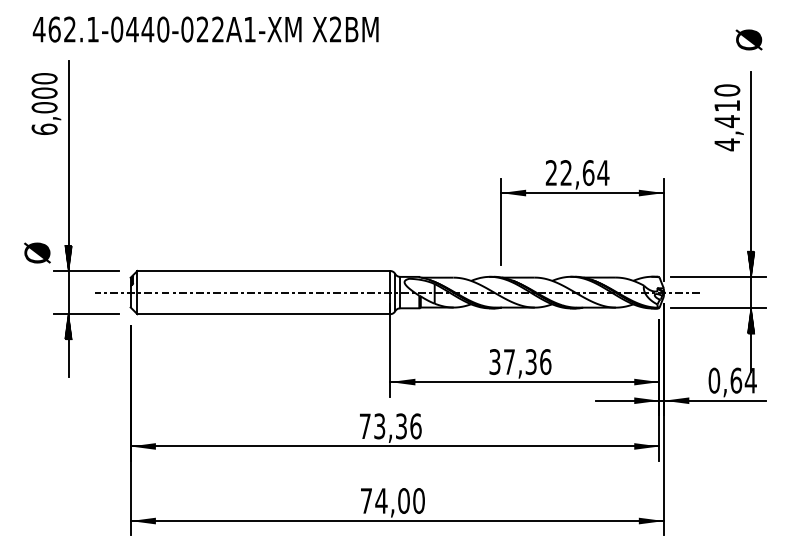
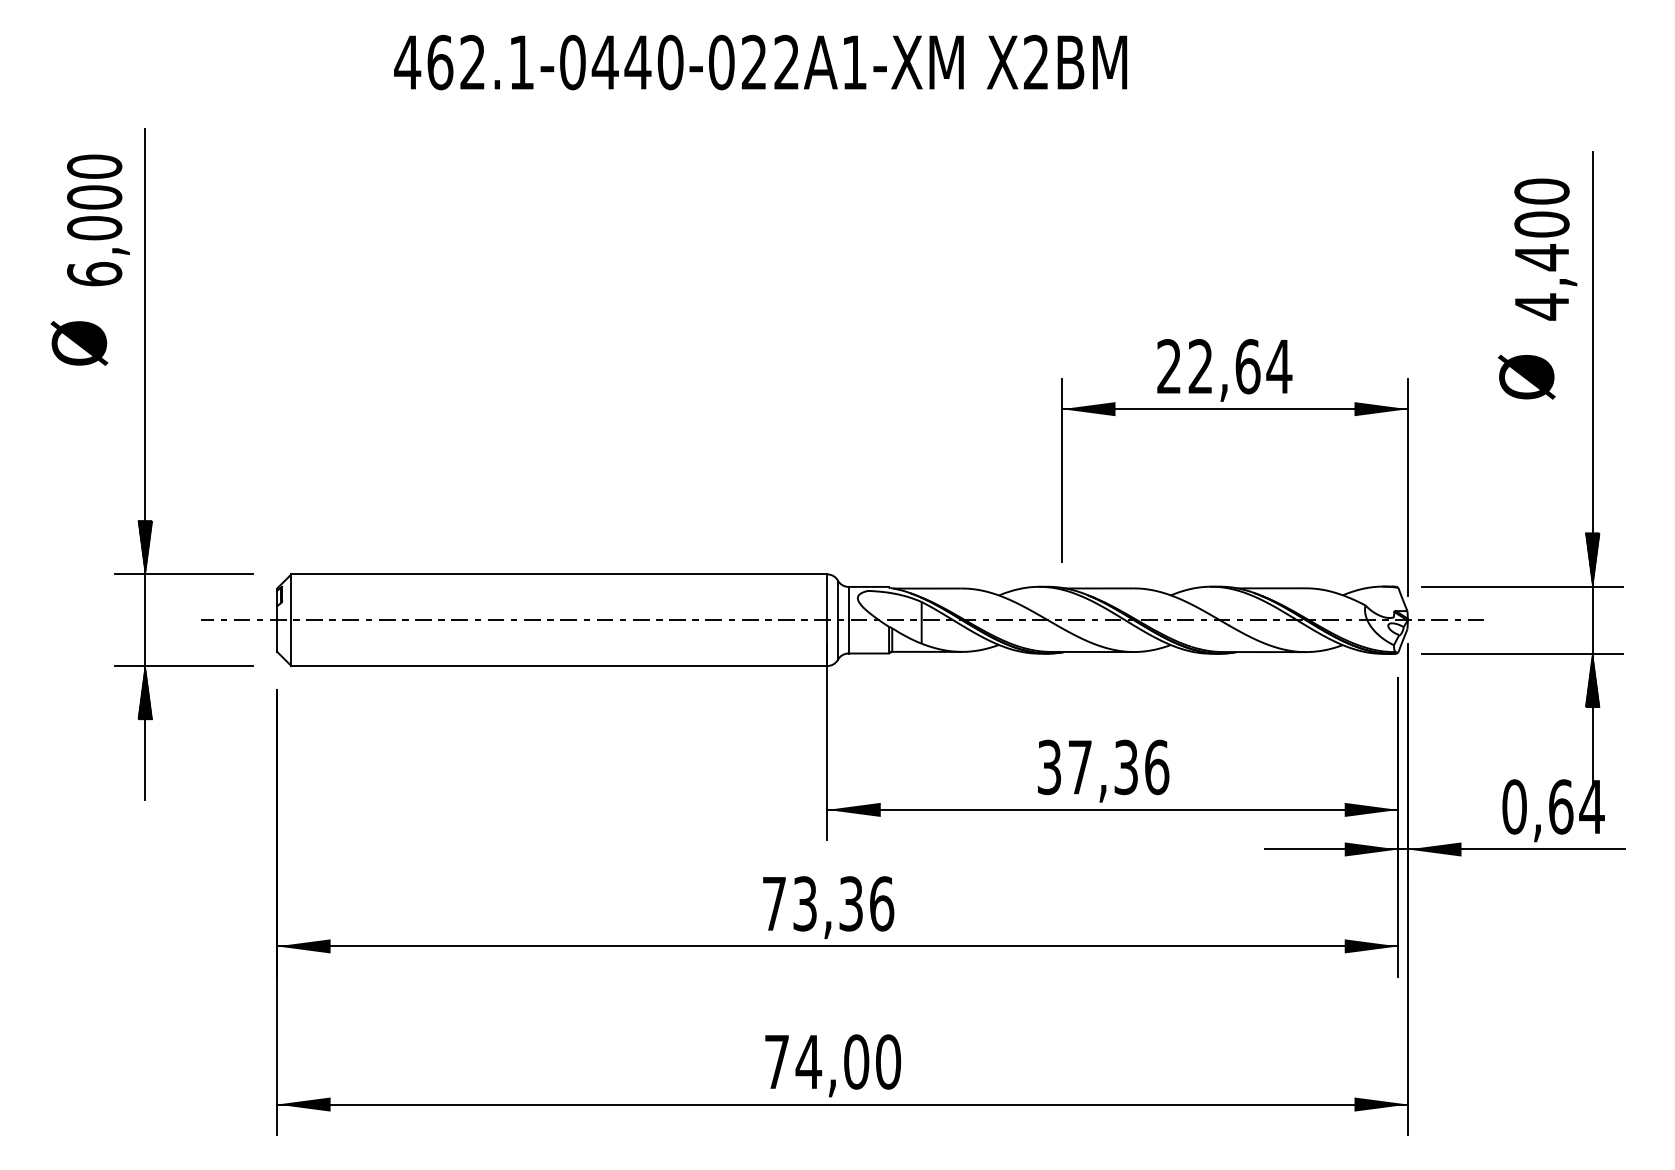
text: (205, 29) -> (760, 62), moved
text: (748, 39) -> (1525, 376), moved
text: (727, 105) -> (1542, 223), 4,410 -> 4,400
text: (37, 252) -> (79, 342), moved

